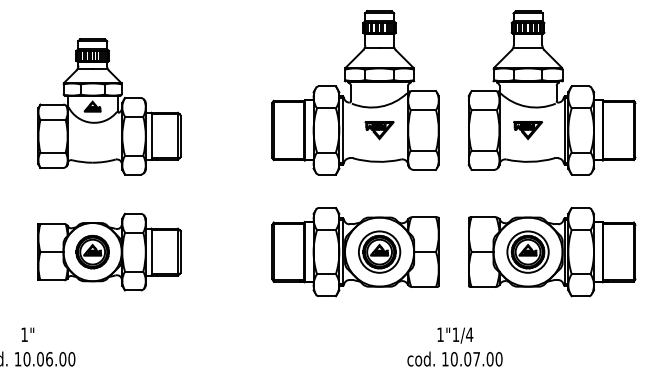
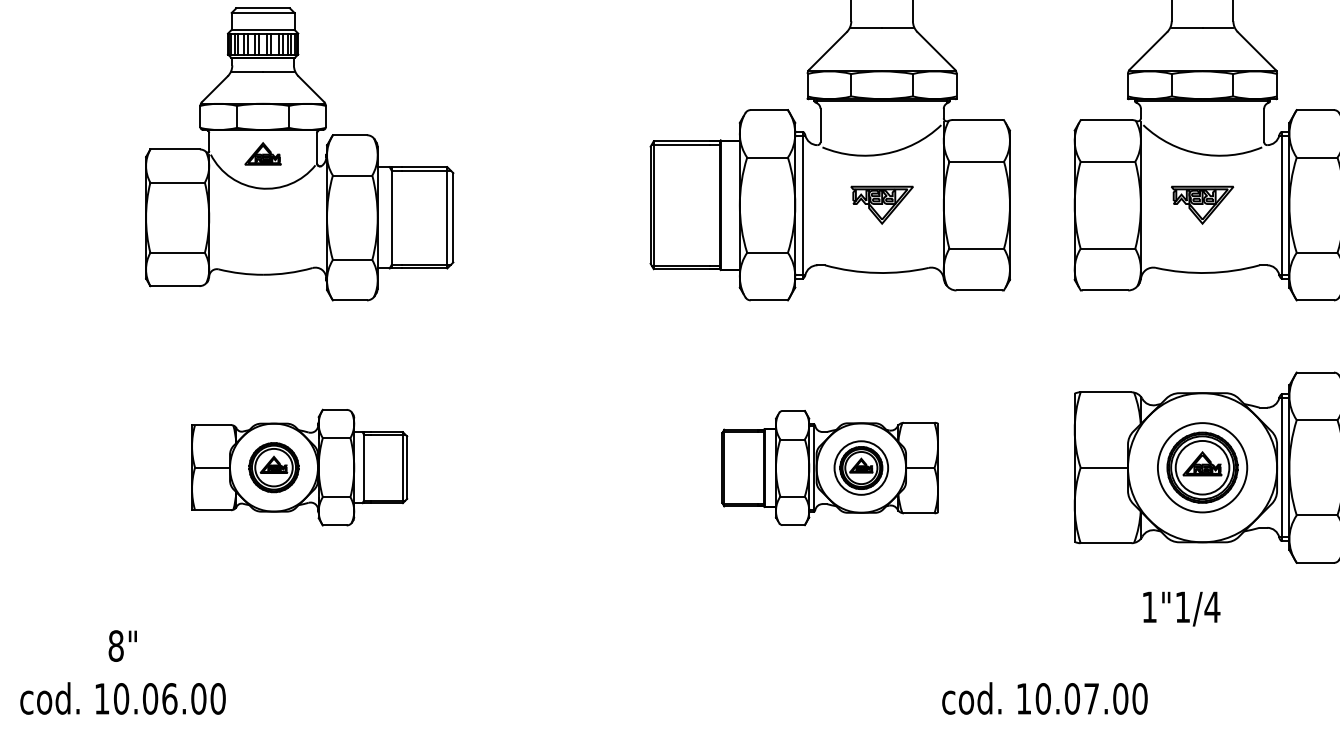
part: (109, 251) -> (299, 466), size x0.7
part: (355, 252) -> (830, 468), size x0.6
text: (24, 334) -> (115, 645), 1" -> 8"
text: (455, 335) -> (1181, 608), moved

